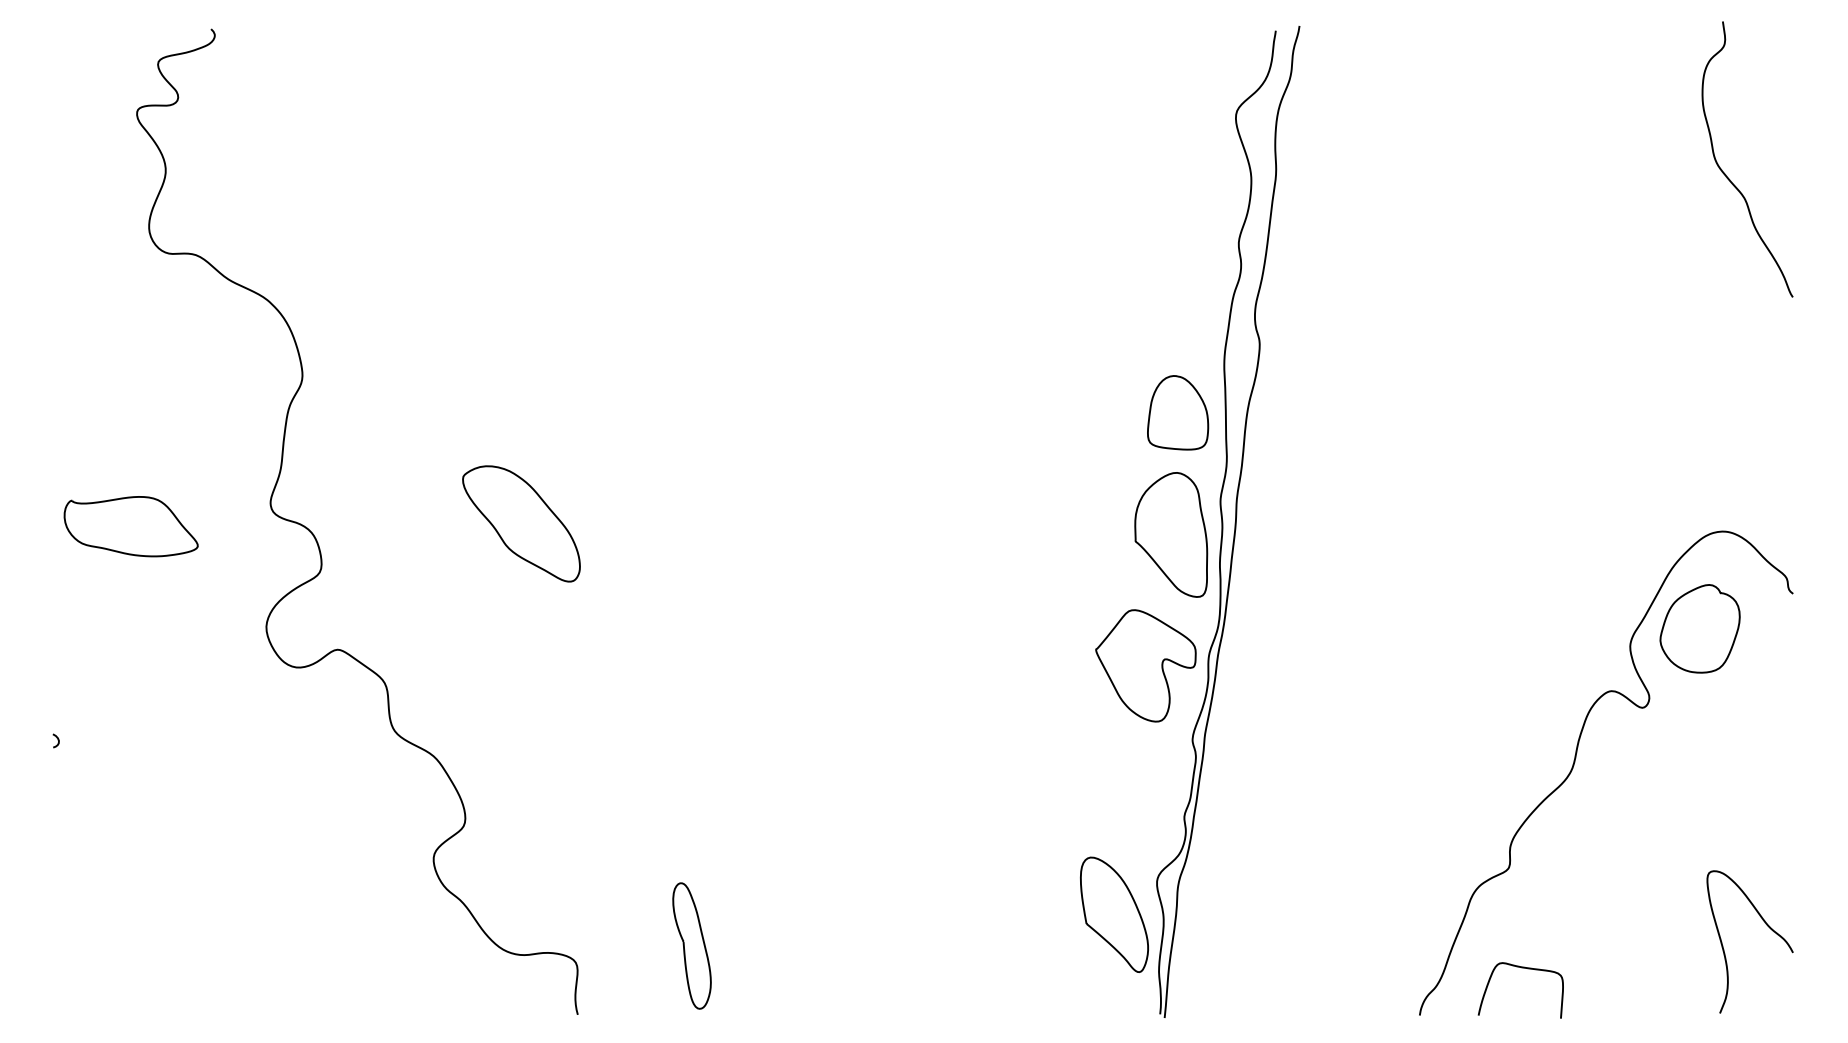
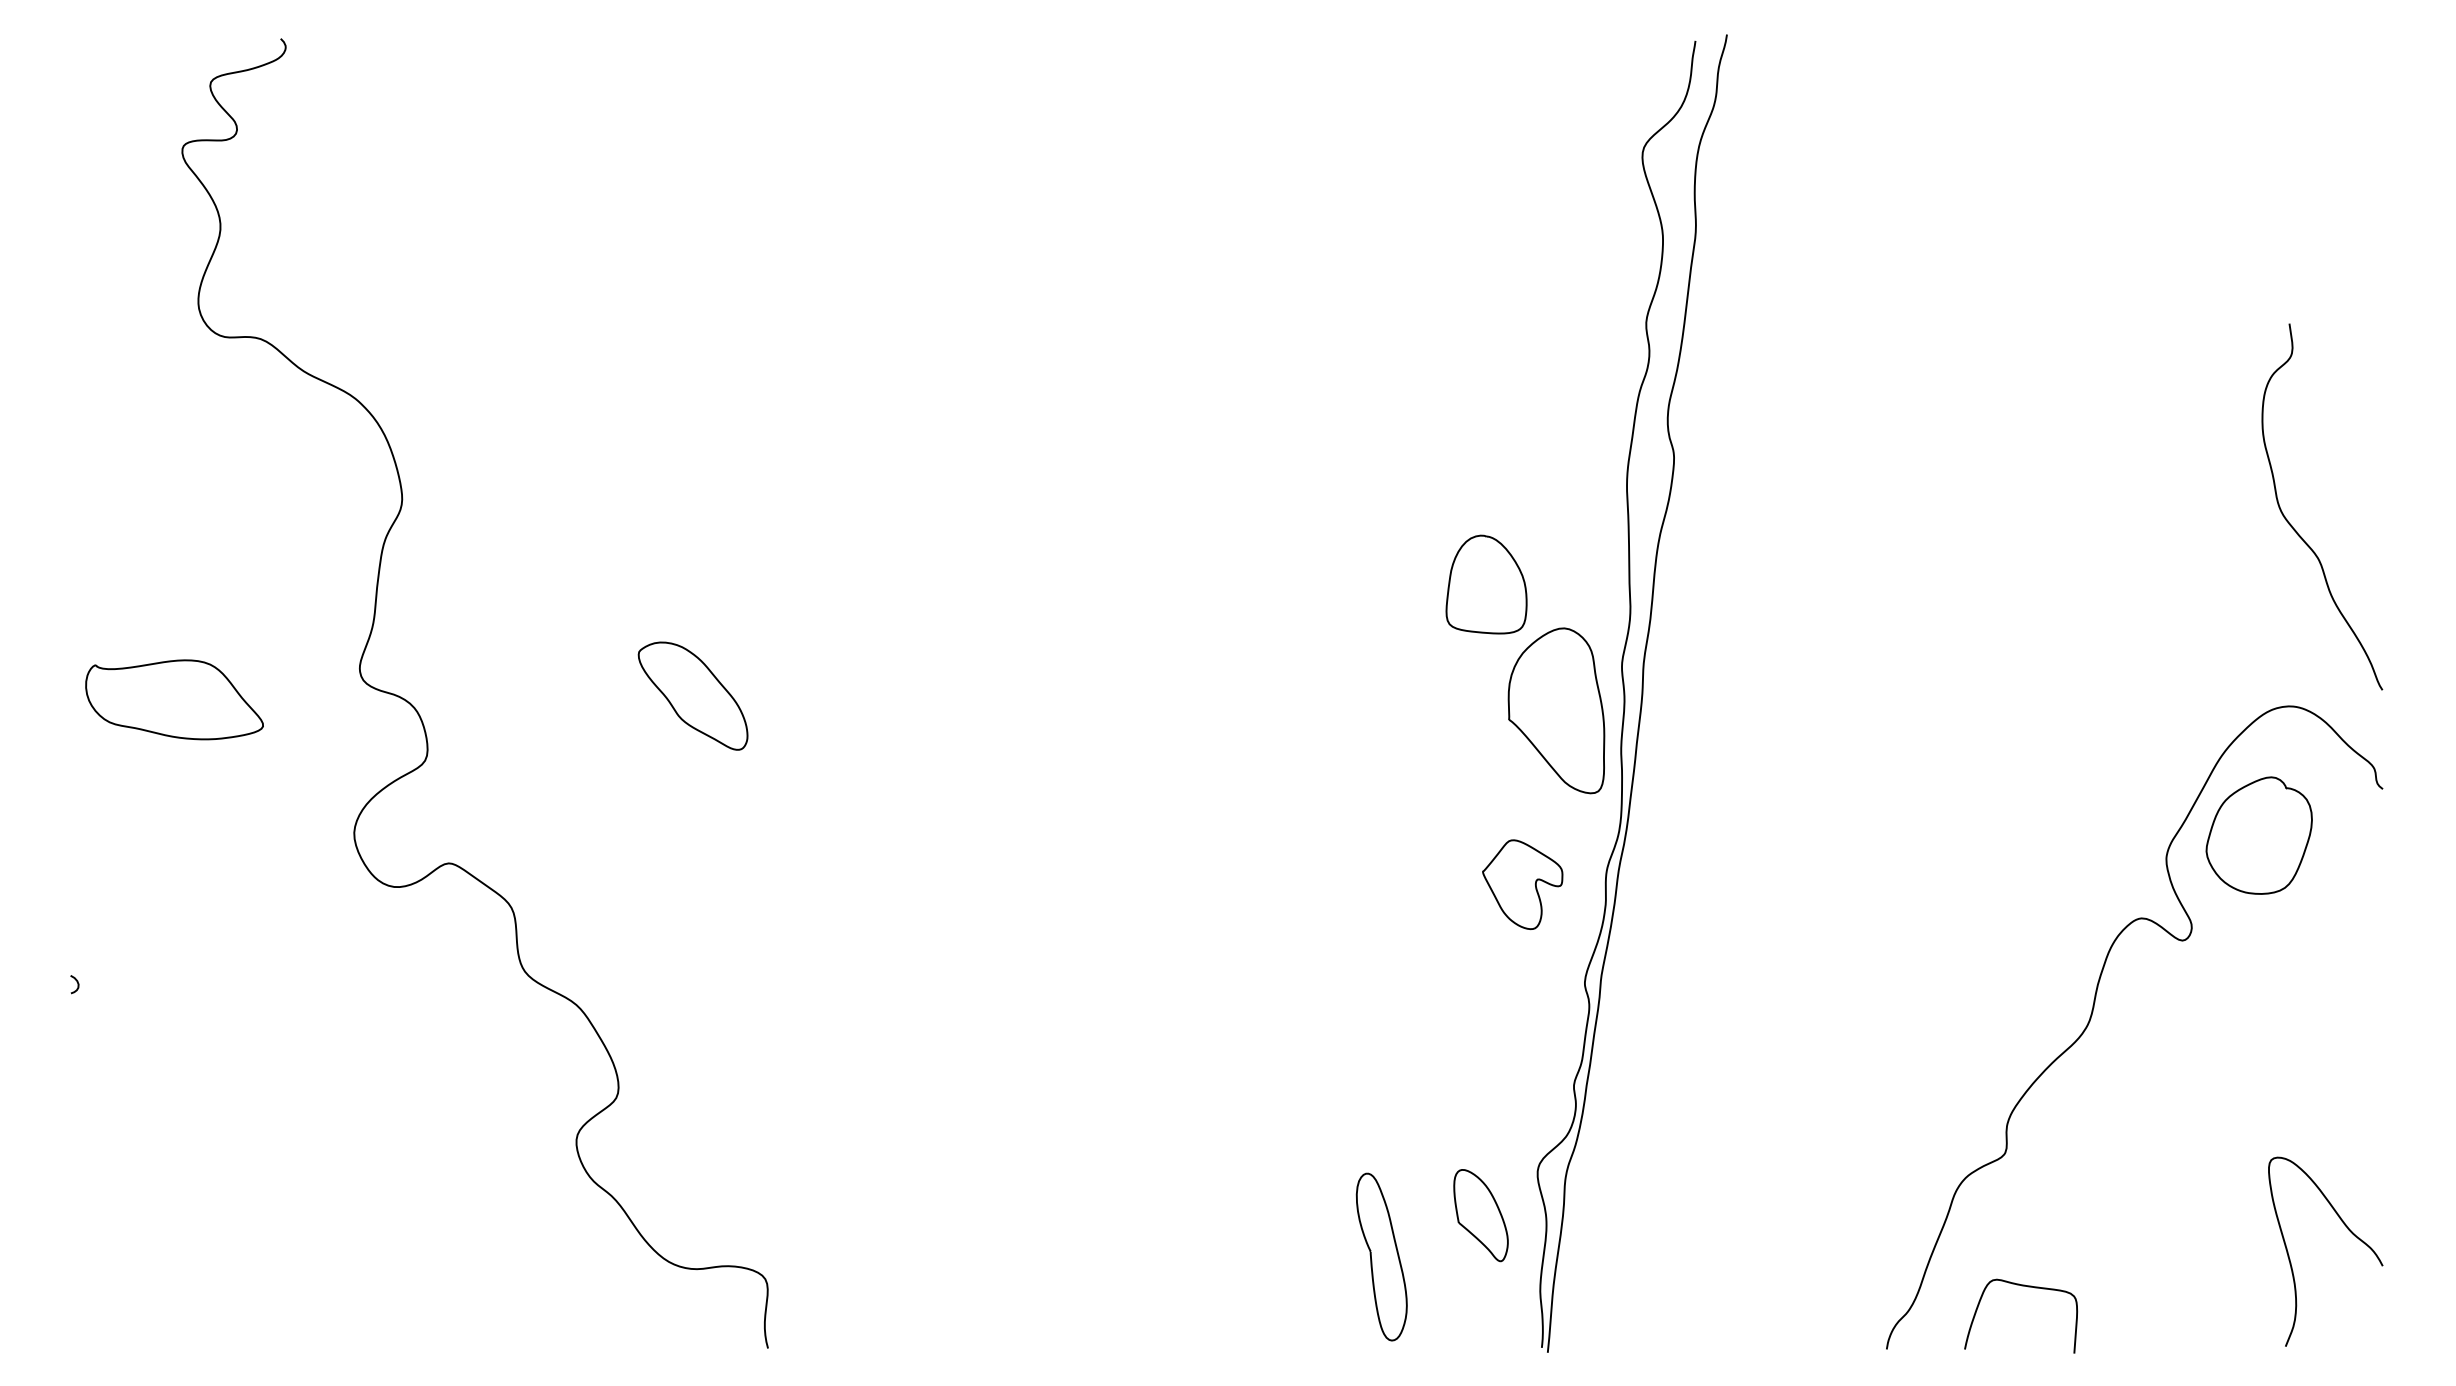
curve: (1728, 177) -> (2297, 531), moved
part: (1178, 412) -> (1486, 584), moved
part: (520, 523) -> (692, 695), size x0.7
part: (1145, 665) -> (1522, 884), size x0.6
part: (1114, 914) -> (1480, 1215), size x0.6
part: (691, 945) -> (1381, 1256), moved

